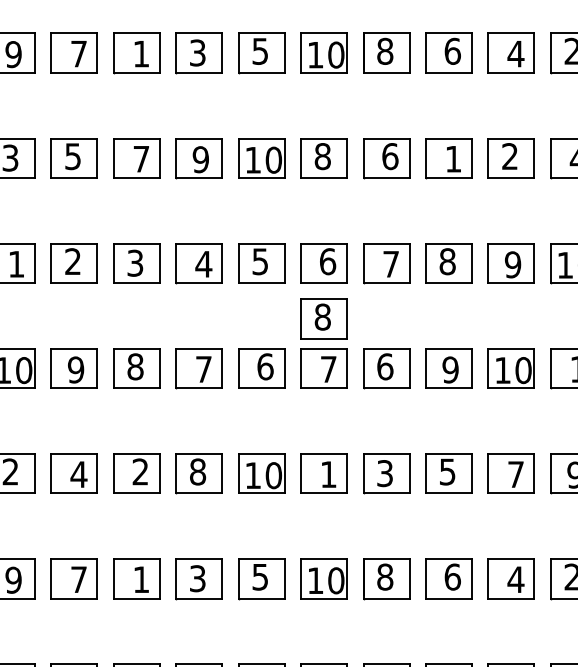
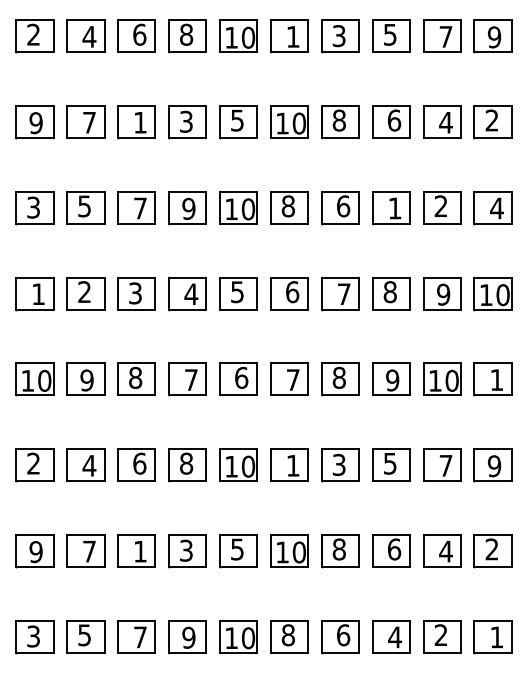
part: (324, 318) -> (289, 338), removed
text: (385, 366) -> (339, 377), 6 -> 8
text: (140, 471) -> (139, 463), 2 -> 6

